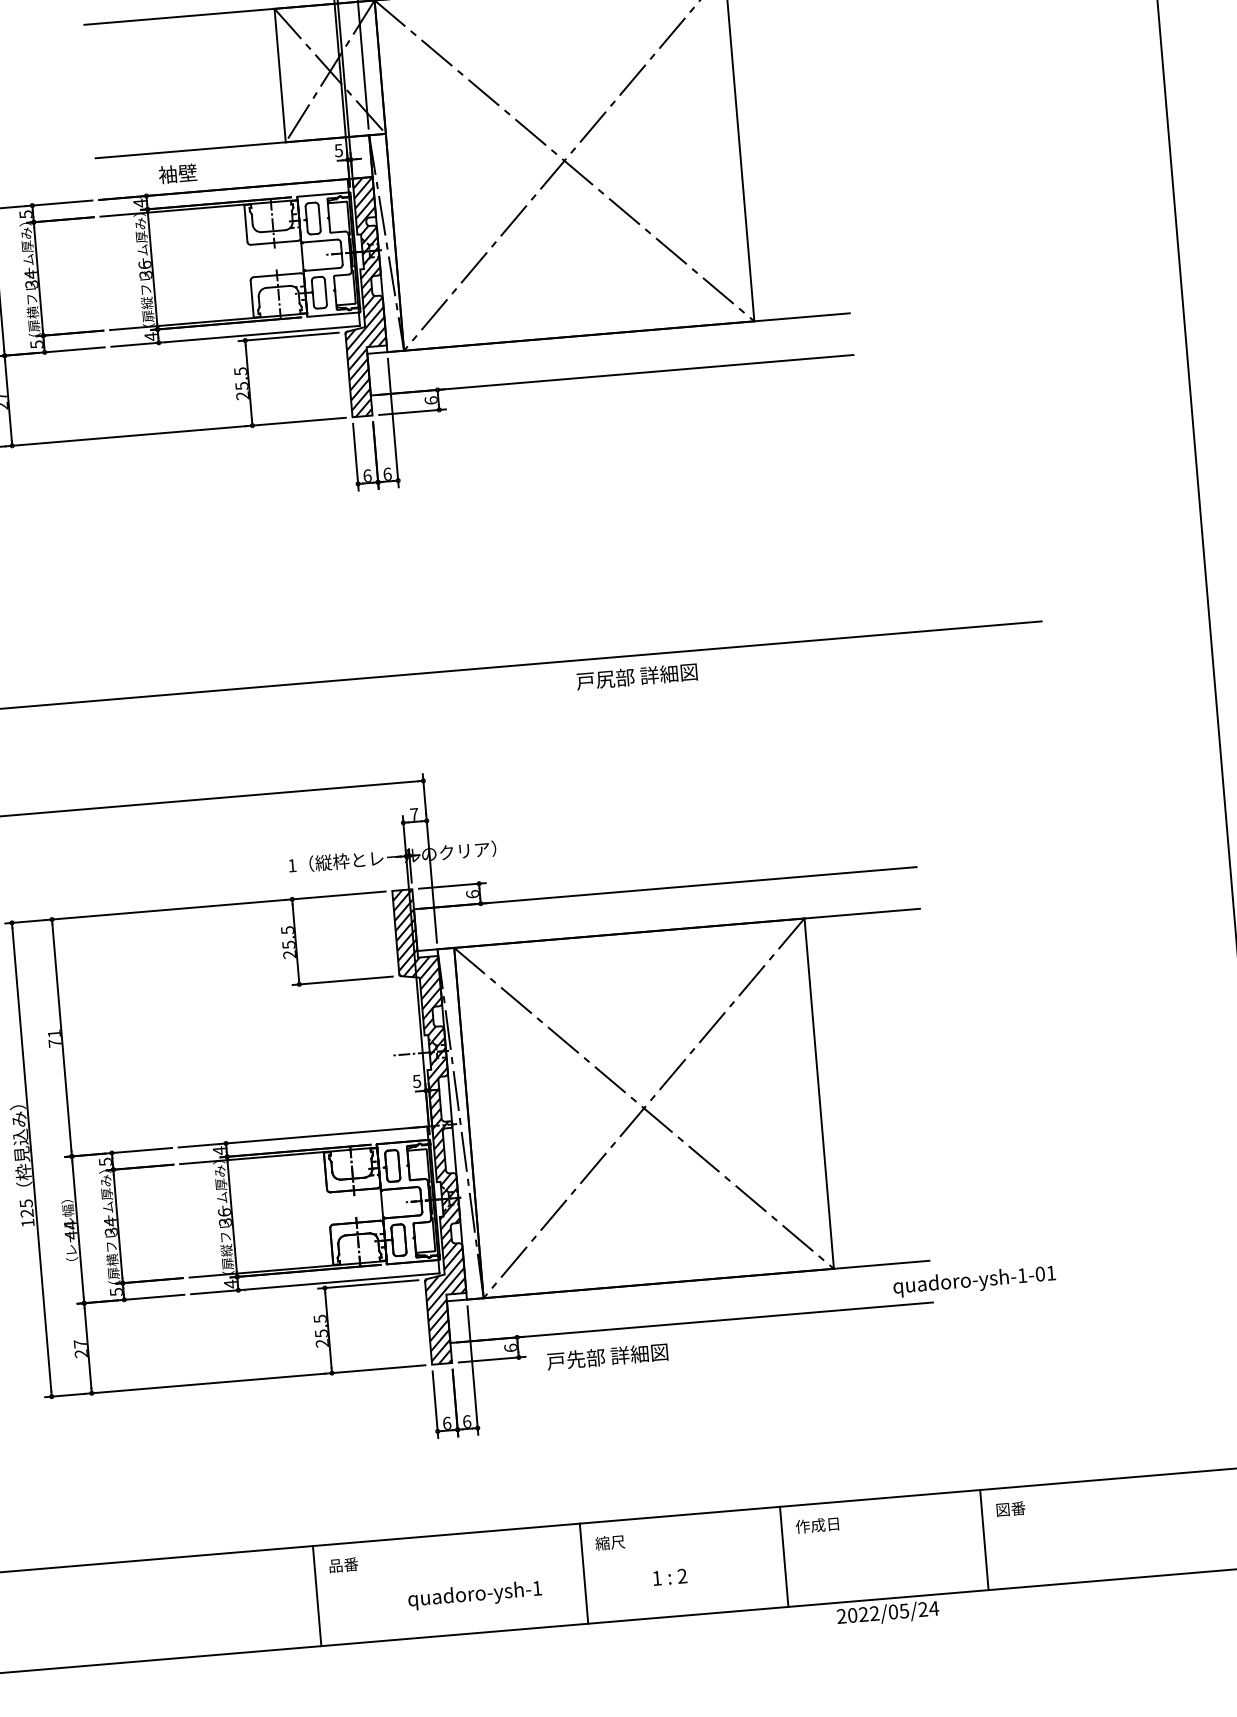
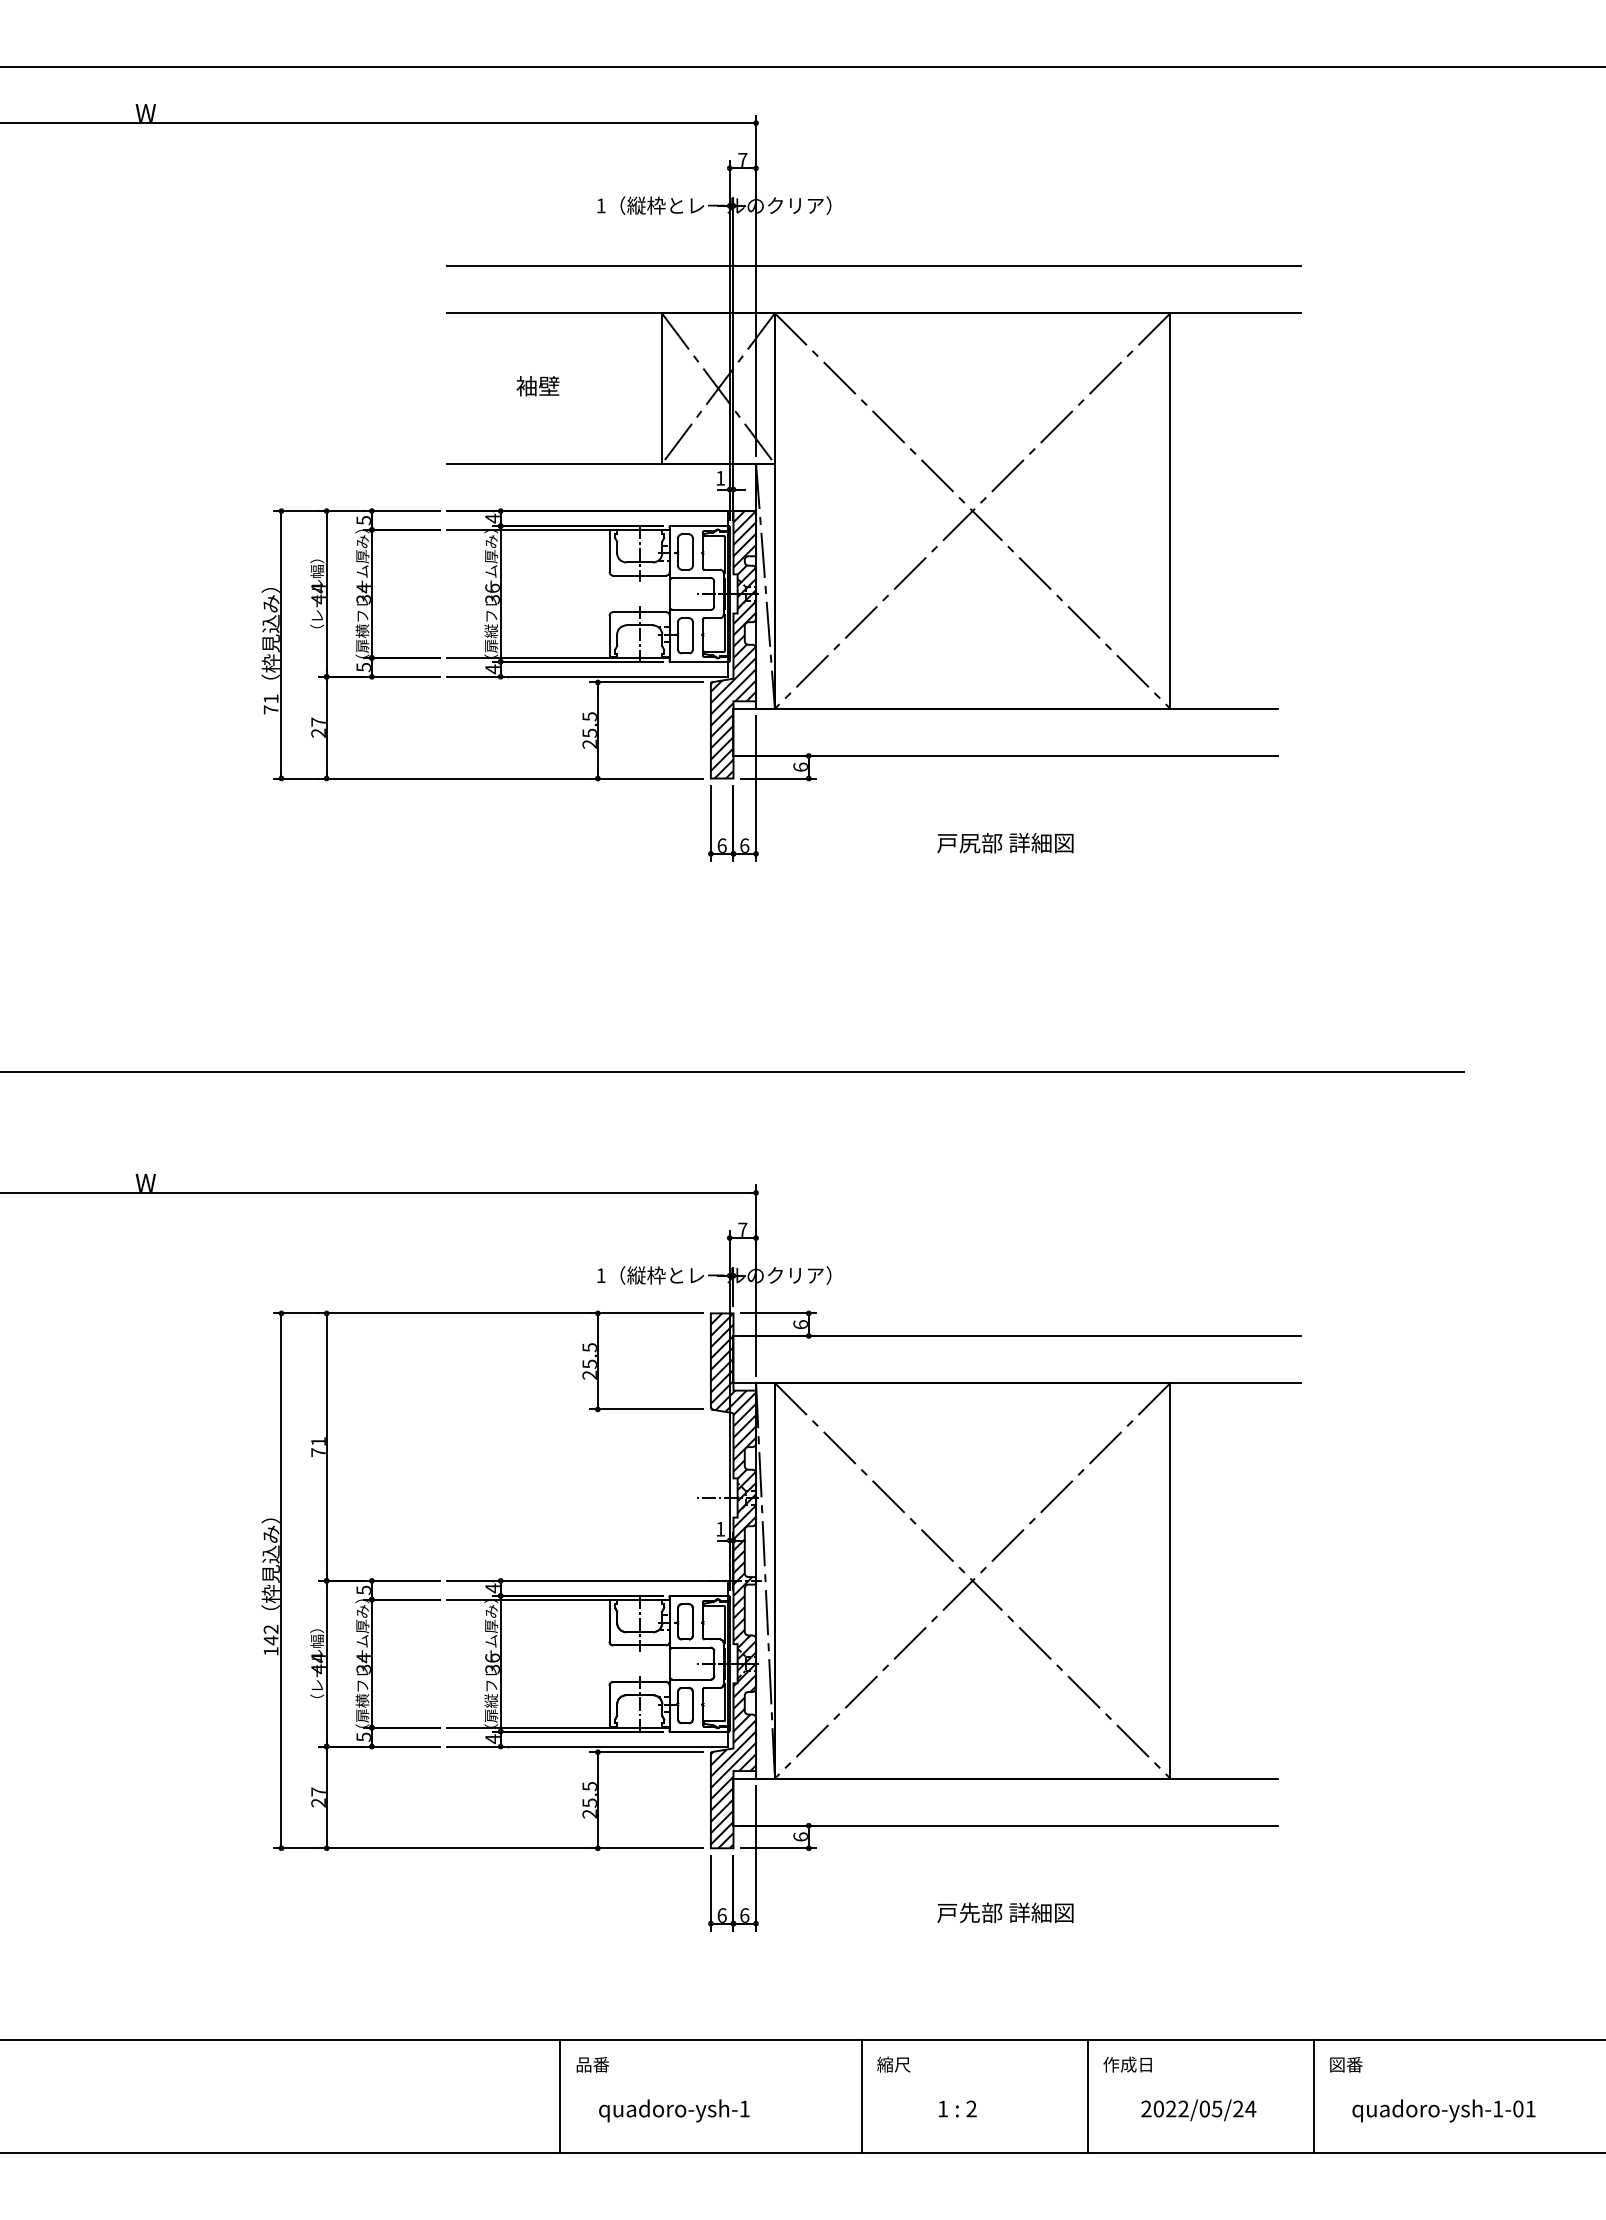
text: (338, 150) -> (720, 478), 5 -> 1
text: (177, 174) -> (537, 386), moved
text: (637, 676) -> (1005, 843), moved
text: (416, 1081) -> (720, 1529), 5 -> 1
text: (26, 1208) -> (270, 1634), 125 -> 142
text: (974, 1281) -> (1443, 2110), moved
text: (607, 1356) -> (1005, 1912), moved
text: (475, 1594) -> (674, 2110), moved
text: (887, 1613) -> (1198, 2110), moved

